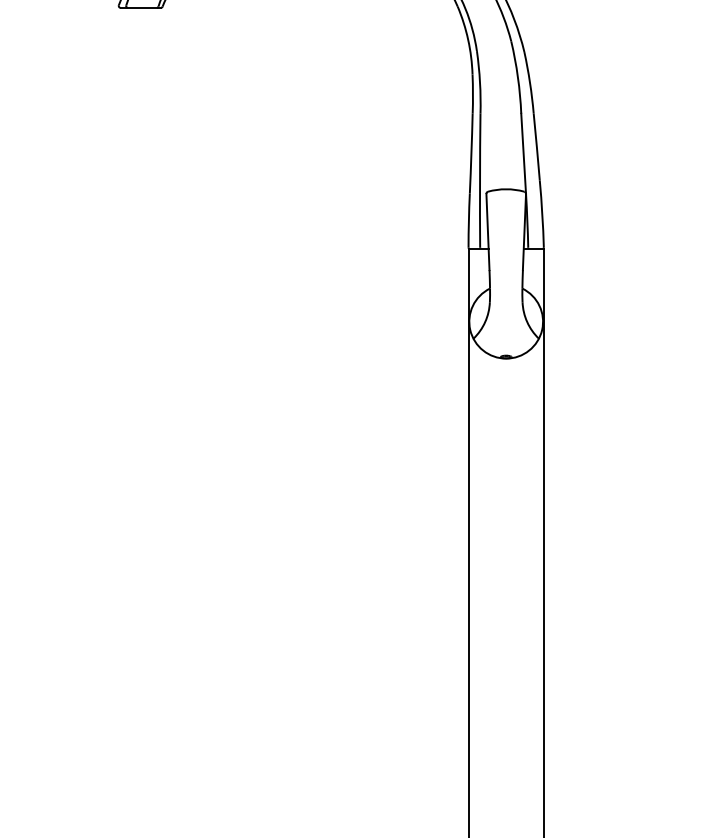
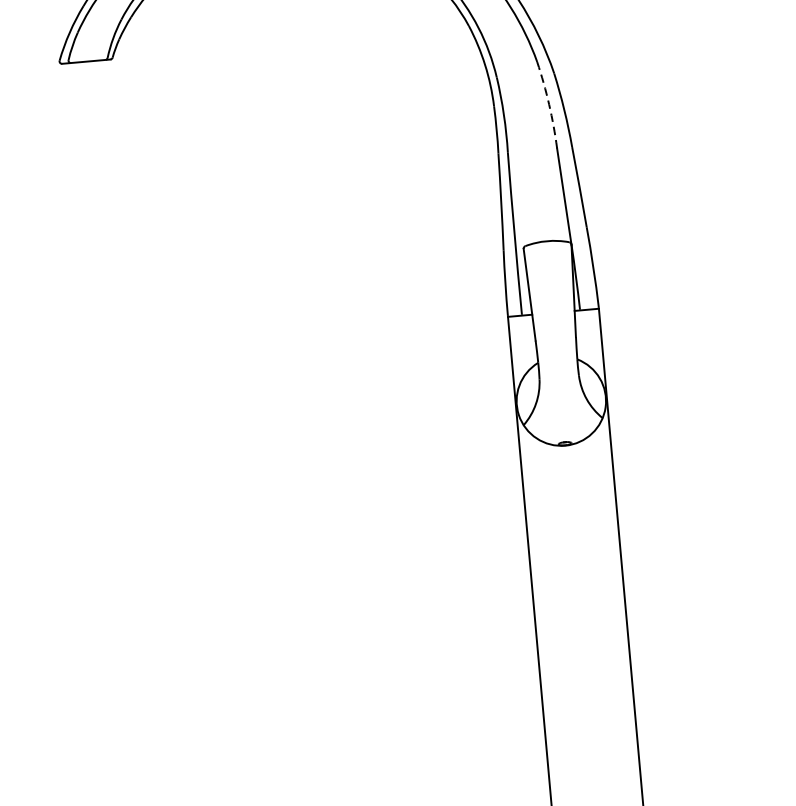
arc: (517, 77) -> (548, 105), solid -> dashed

